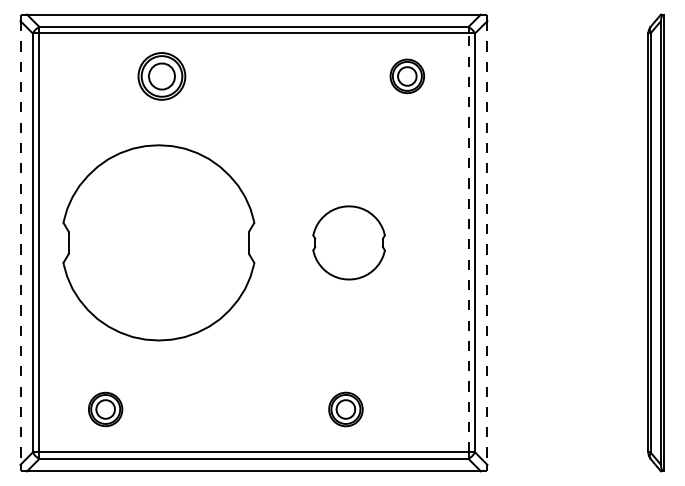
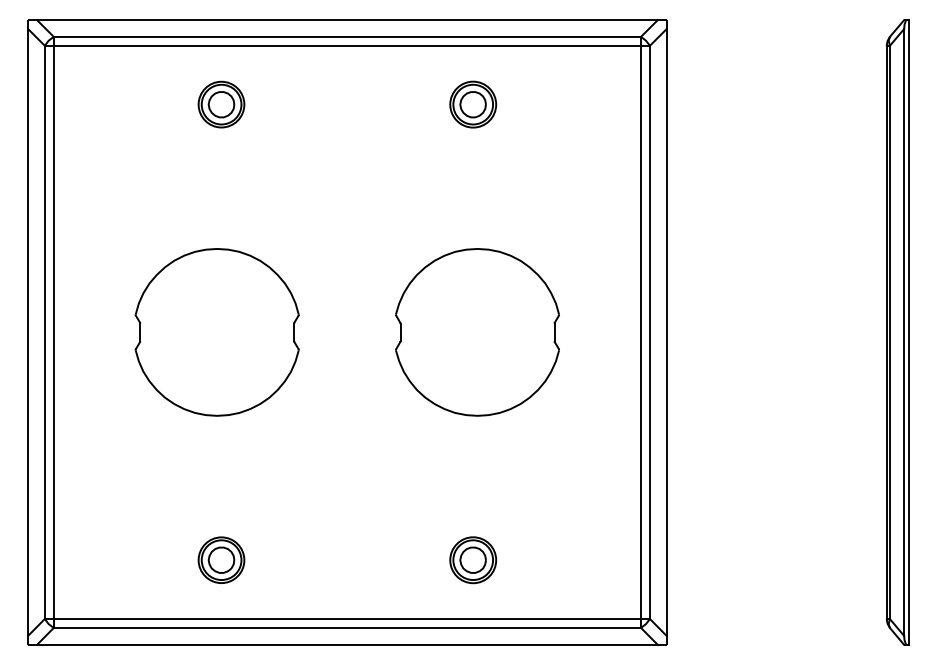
part: (161, 76) -> (221, 104), size x0.71
part: (407, 76) -> (473, 104), moved
line: (20, 243) -> (28, 333), dashed -> solid
part: (158, 243) -> (216, 332), size x0.62
part: (349, 243) -> (477, 332), size x1.67
line: (468, 243) -> (641, 332), dashed -> solid
line: (487, 243) -> (666, 333), dashed -> solid
part: (105, 408) -> (221, 559), moved

